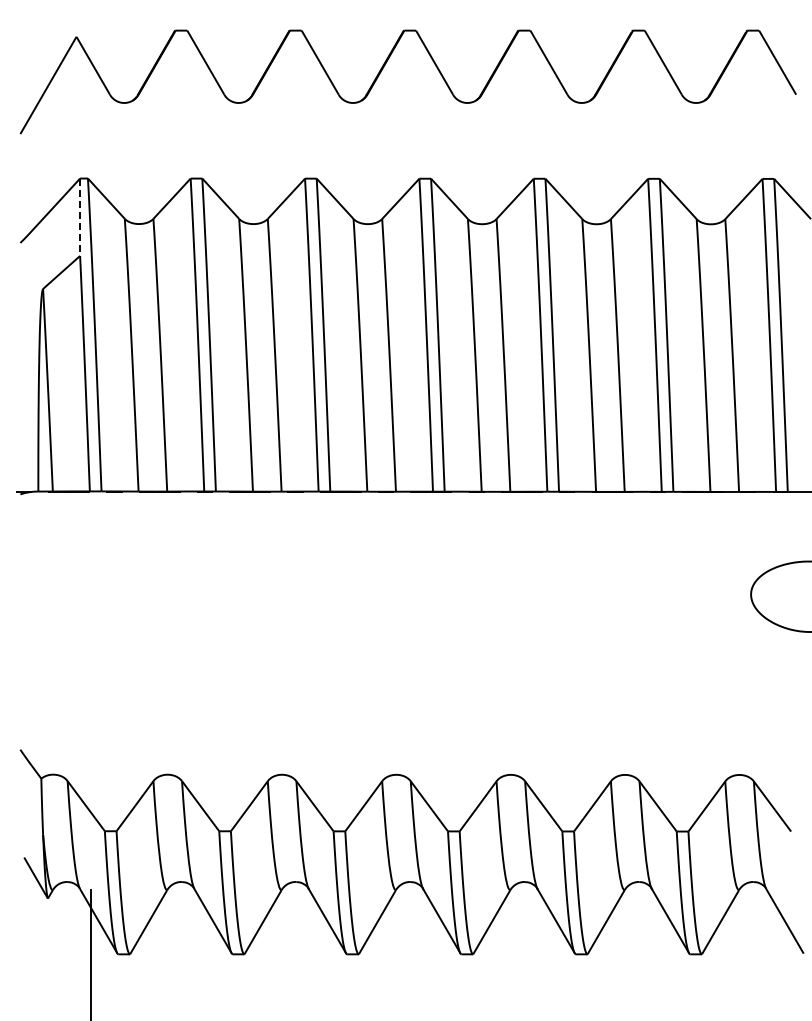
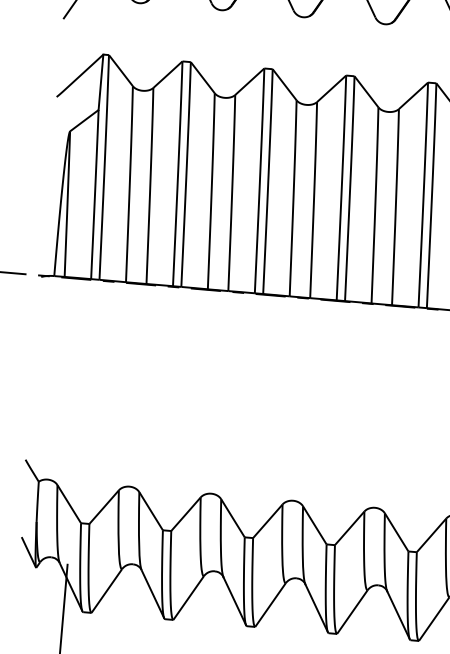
line: (80, 217) -> (101, 82), dashed -> solid

